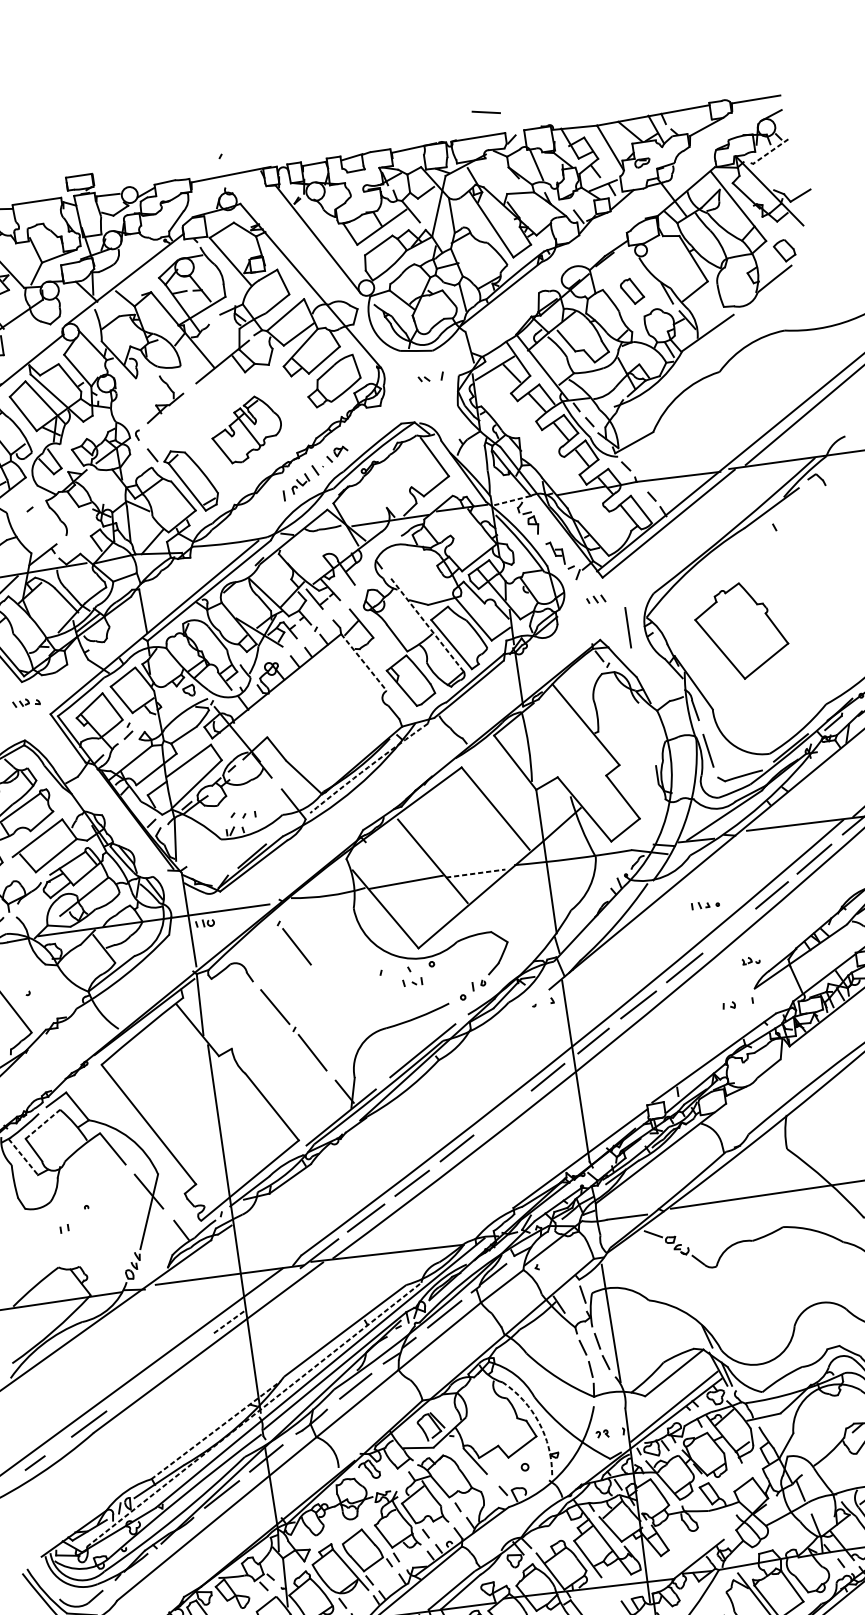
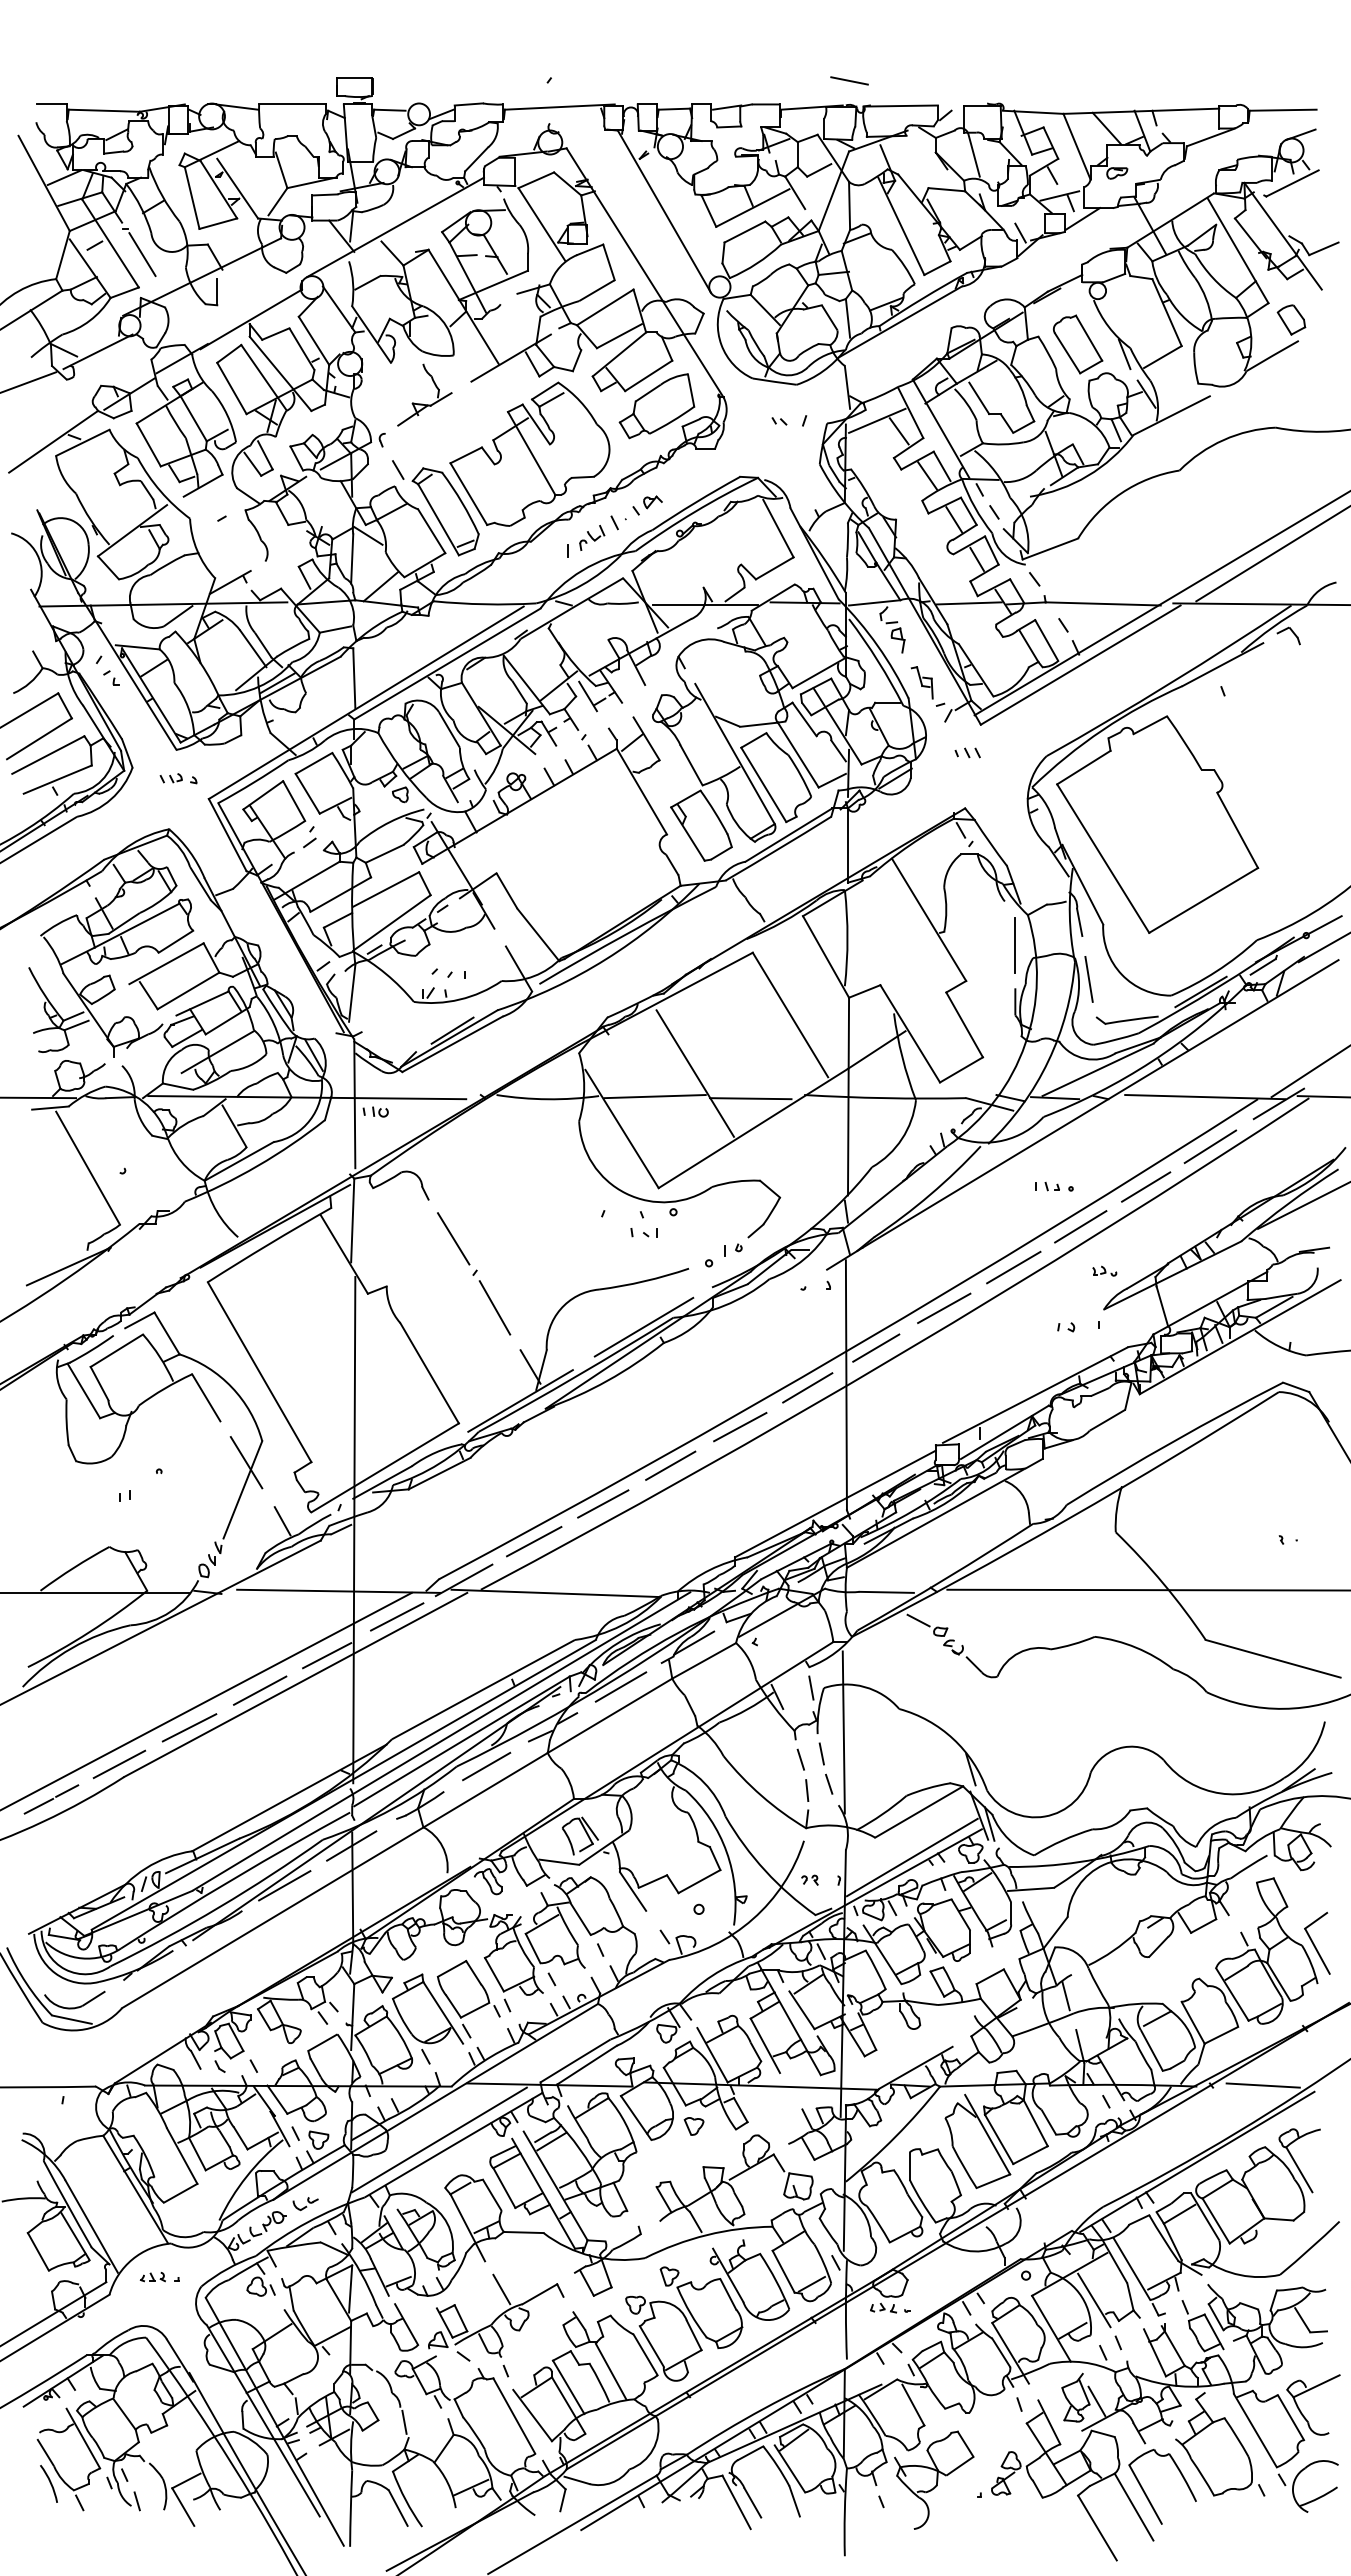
line: (486, 112) -> (849, 80), moved
line: (770, 151) -> (1292, 183), dashed -> solid
part: (632, 291) -> (1077, 344), size x1.67
part: (246, 429) -> (529, 453), size x1.67
line: (512, 500) -> (874, 602), dashed -> solid
line: (427, 625) -> (735, 754), dashed -> solid
line: (627, 627) -> (1014, 945), moved
part: (741, 631) -> (1157, 824), size x1.67
line: (363, 662) -> (641, 791), dashed -> solid
arc: (367, 767) -> (626, 933), dashed -> solid
line: (475, 873) -> (750, 1098), dashed -> solid
line: (728, 930) -> (1080, 1226), added
part: (293, 943) -> (491, 1156), removed
line: (503, 1113) -> (740, 1427), added
line: (42, 1124) -> (116, 1350), dashed -> solid
line: (23, 1157) -> (83, 1391), dashed -> solid
line: (275, 1287) -> (397, 1616), added
line: (227, 1322) -> (326, 1655), dashed -> solid
line: (183, 1355) -> (260, 1690), added
line: (136, 1389) -> (189, 1727), added
line: (253, 1414) -> (343, 1784), dashed -> solid
arc: (538, 1423) -> (726, 1852), dashed -> solid
line: (216, 1429) -> (289, 1797), dashed -> solid
line: (54, 1448) -> (67, 1790), added

